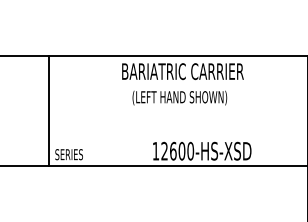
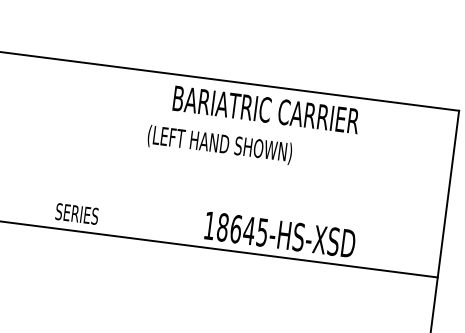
text: (179, 97) -> (219, 143), moved
line: (48, 110) -> (54, 142), removed
text: (177, 150) -> (242, 228), 12600-HS-XSD -> 18645-HS-XSD

